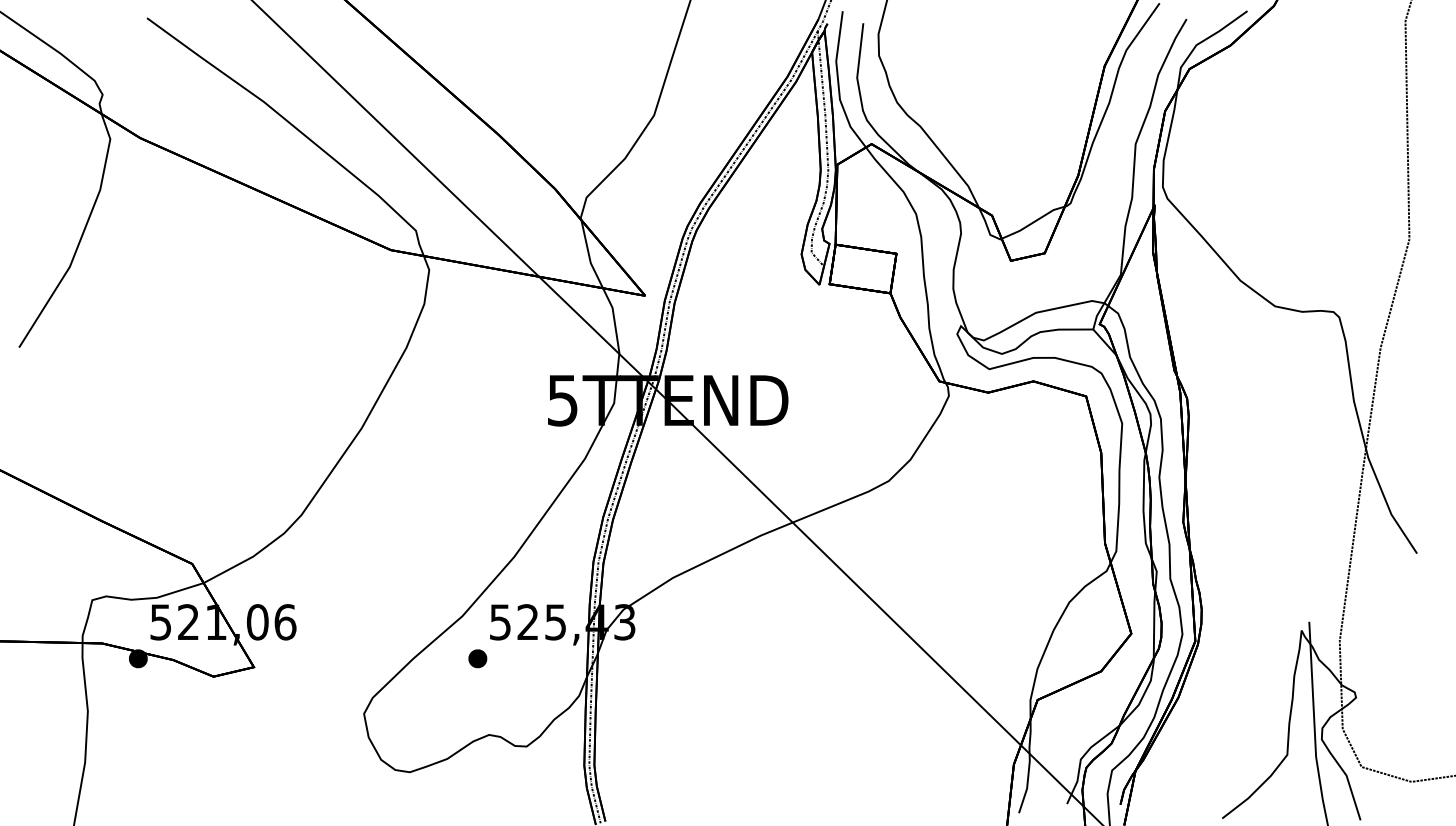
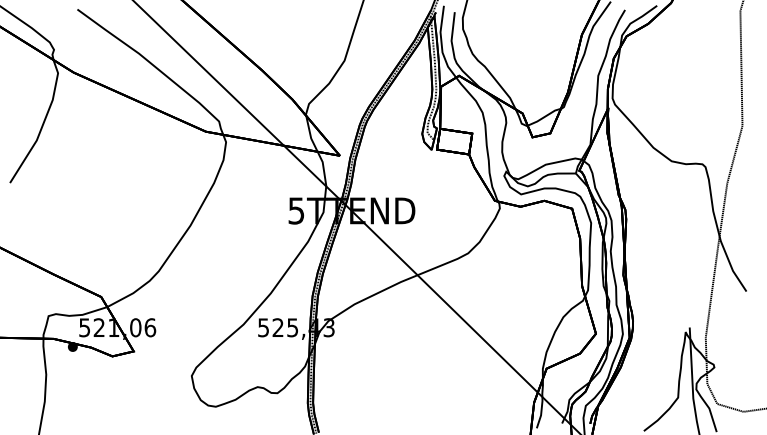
part: (477, 657) -> (251, 346), removed

